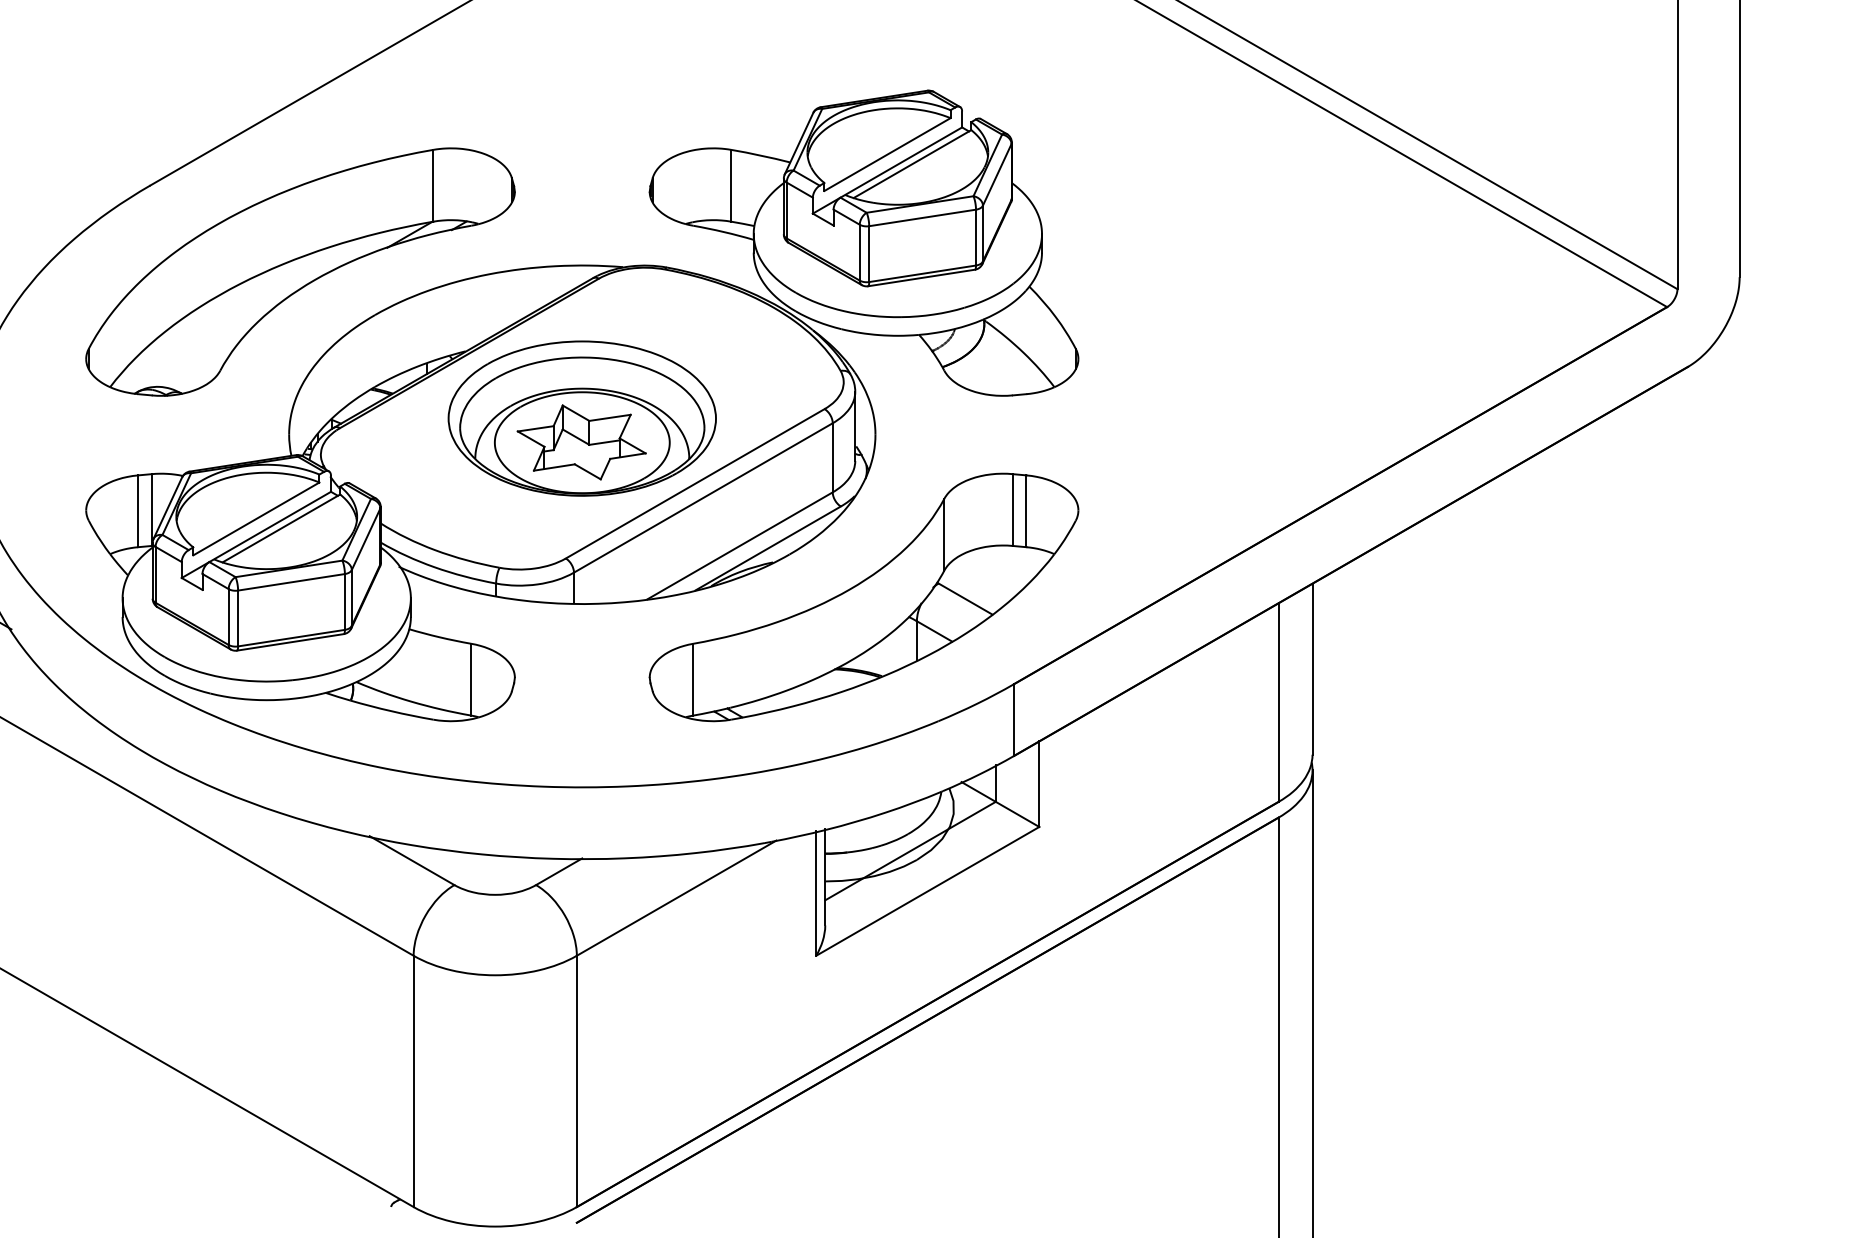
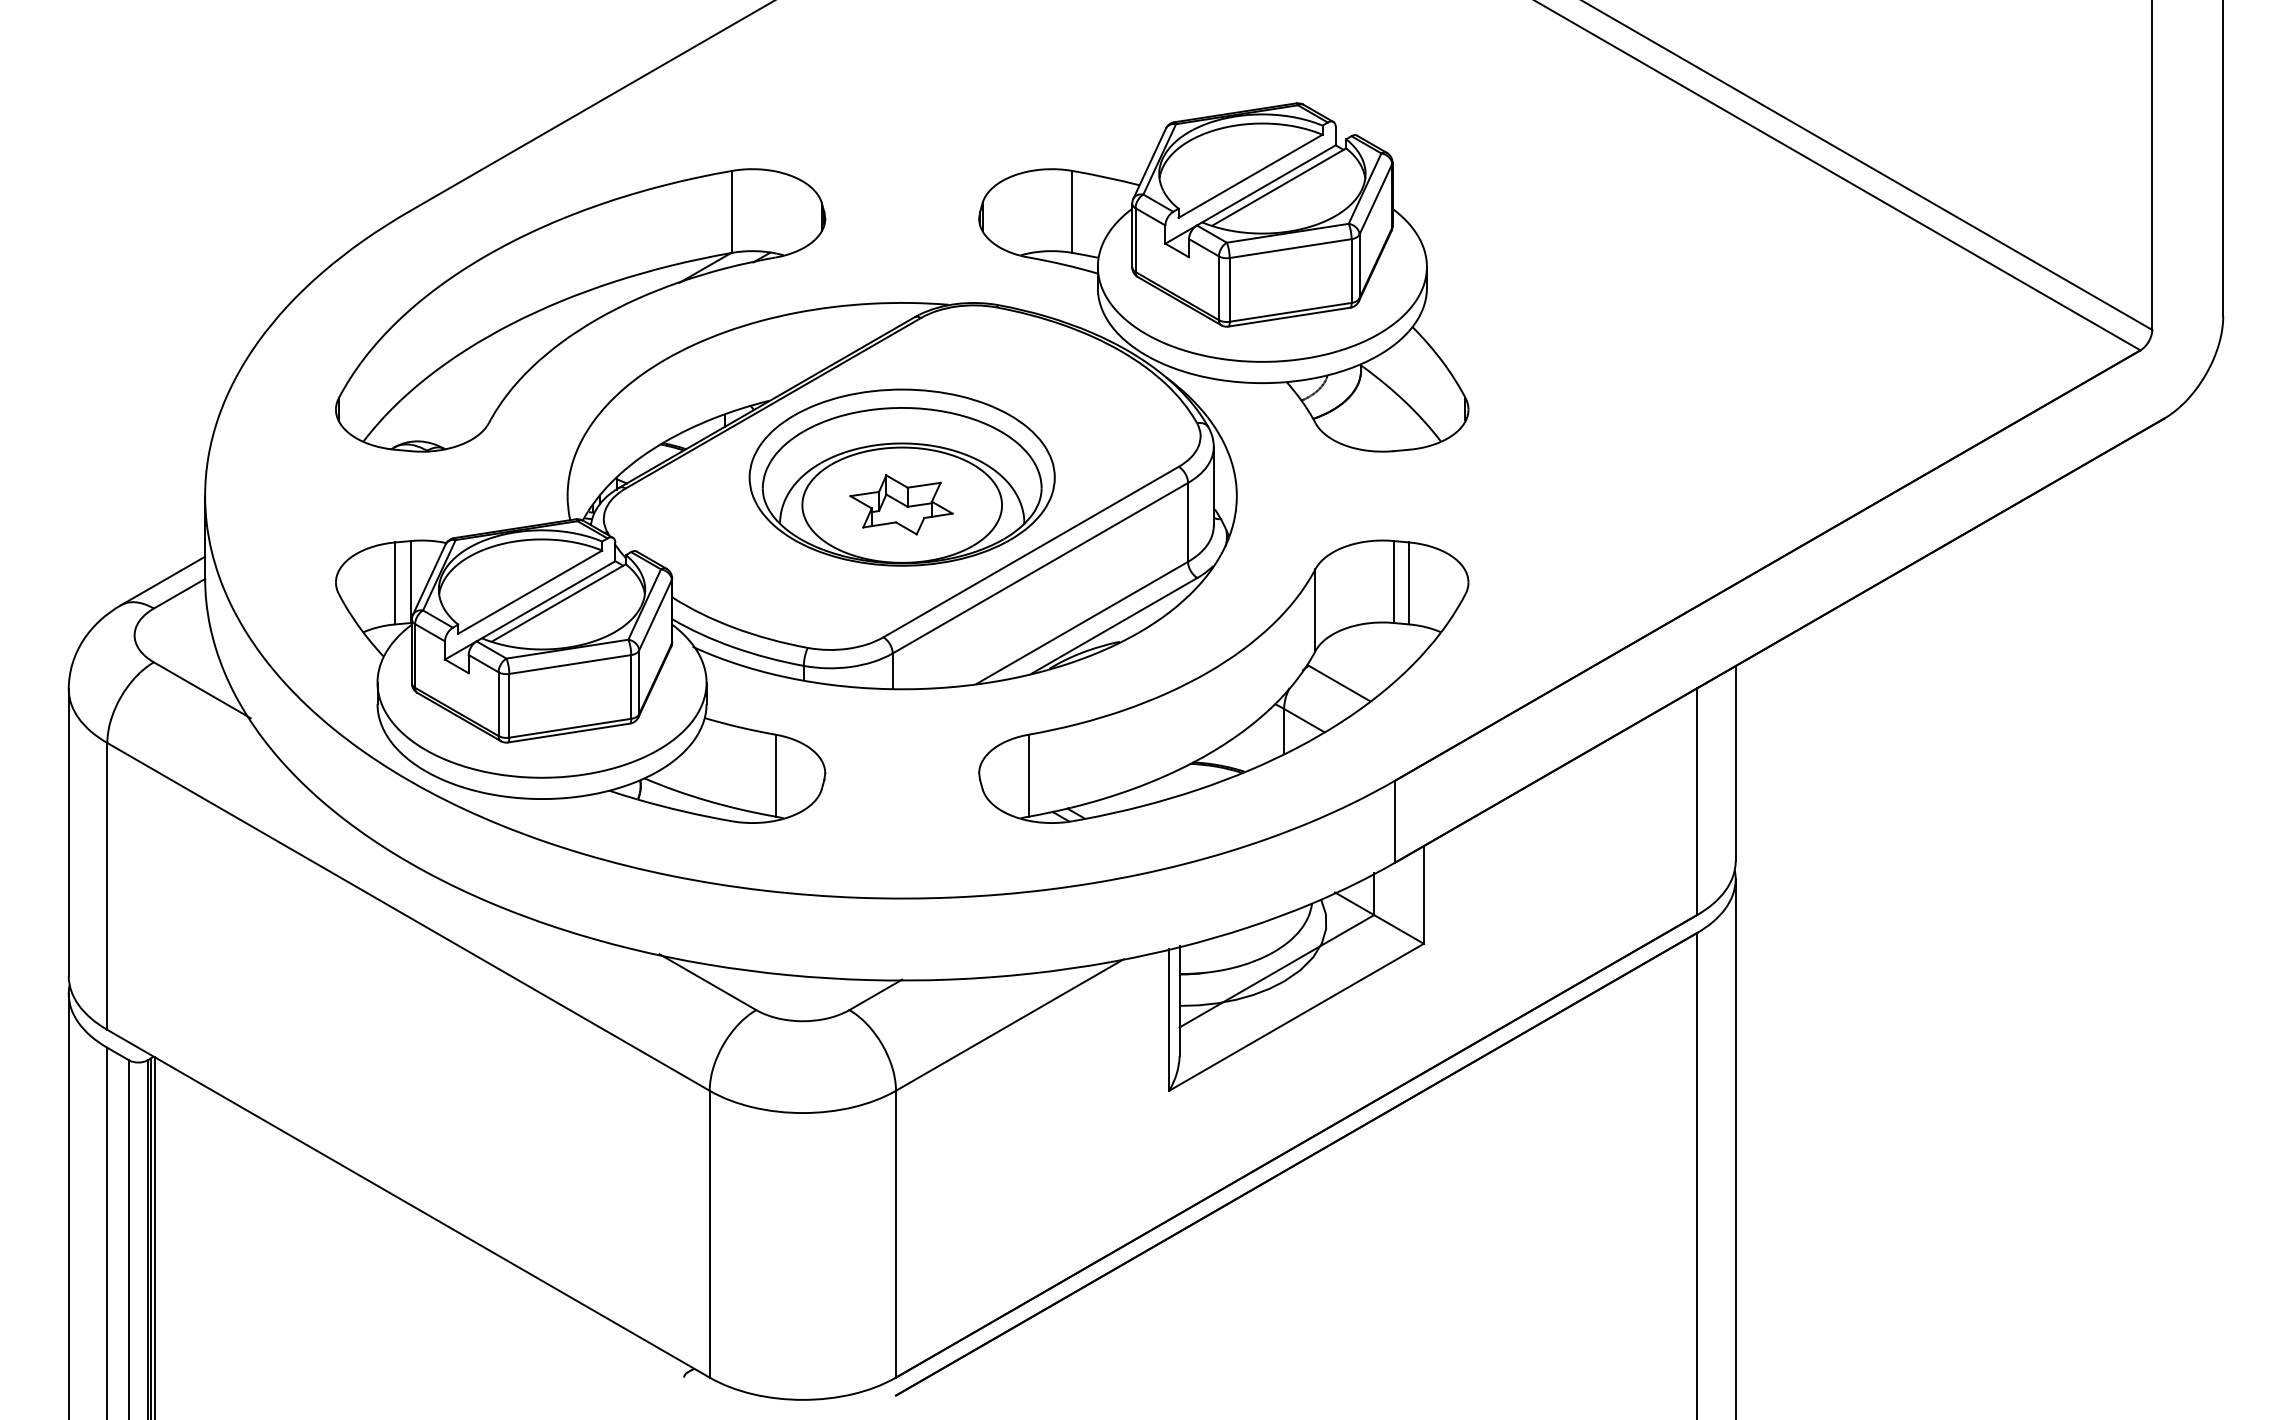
part: (581, 442) -> (901, 504), size x0.7

